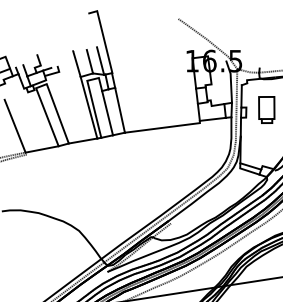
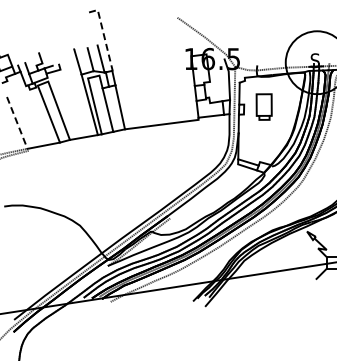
line: (104, 38) -> (104, 36), solid -> dashed
line: (15, 125) -> (17, 122), solid -> dashed

